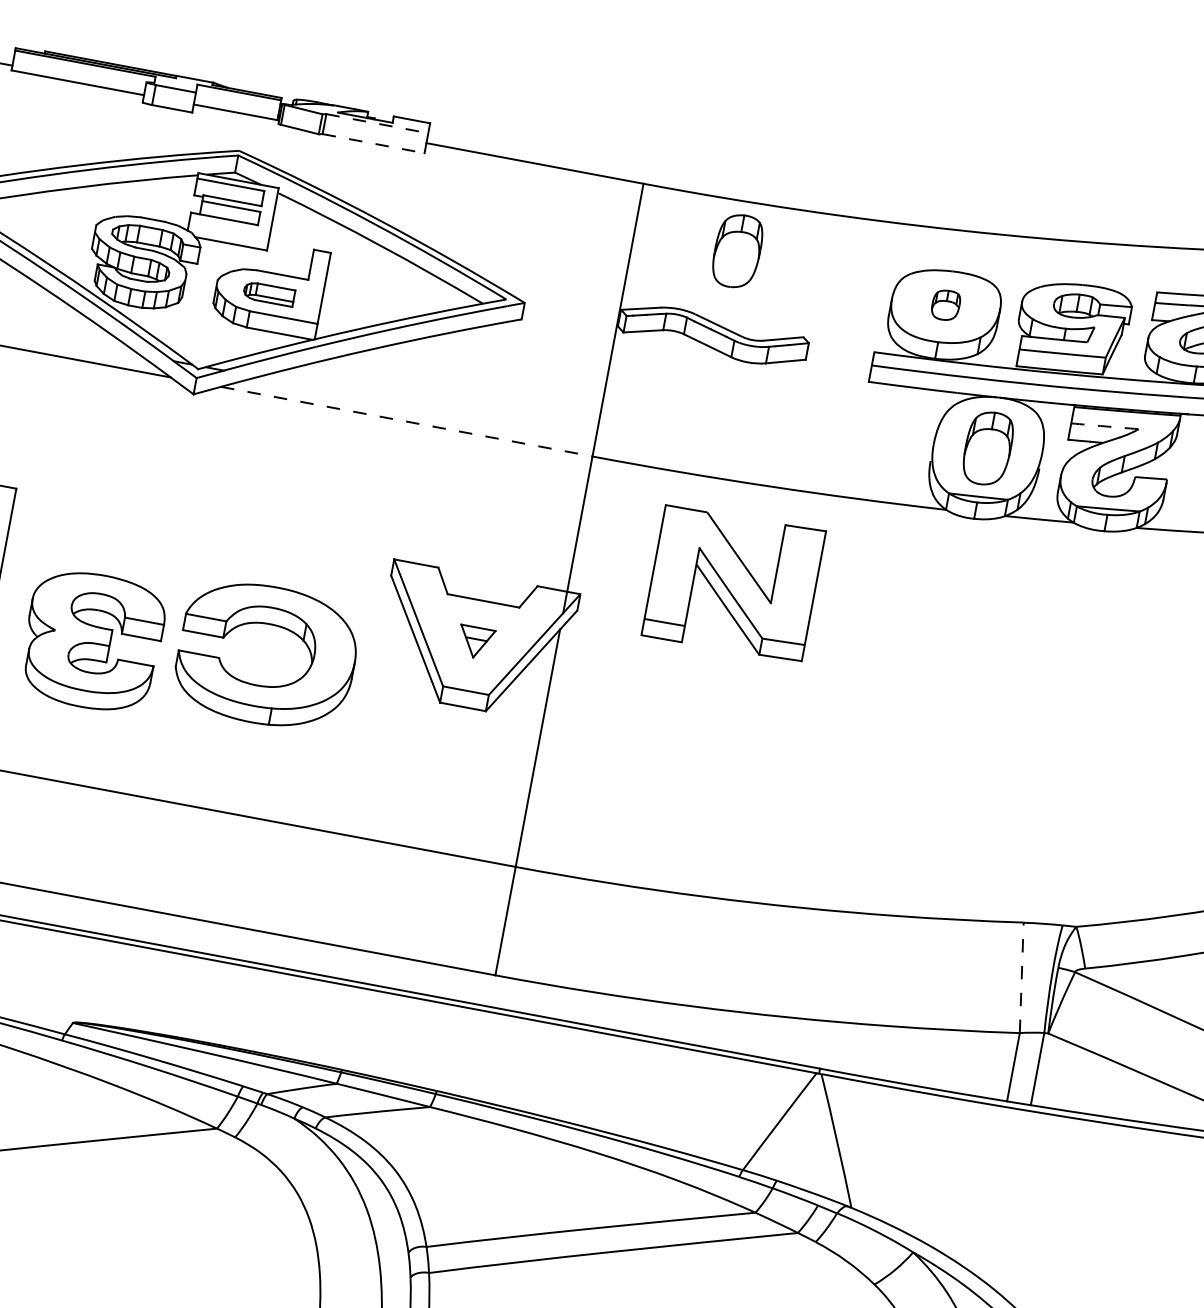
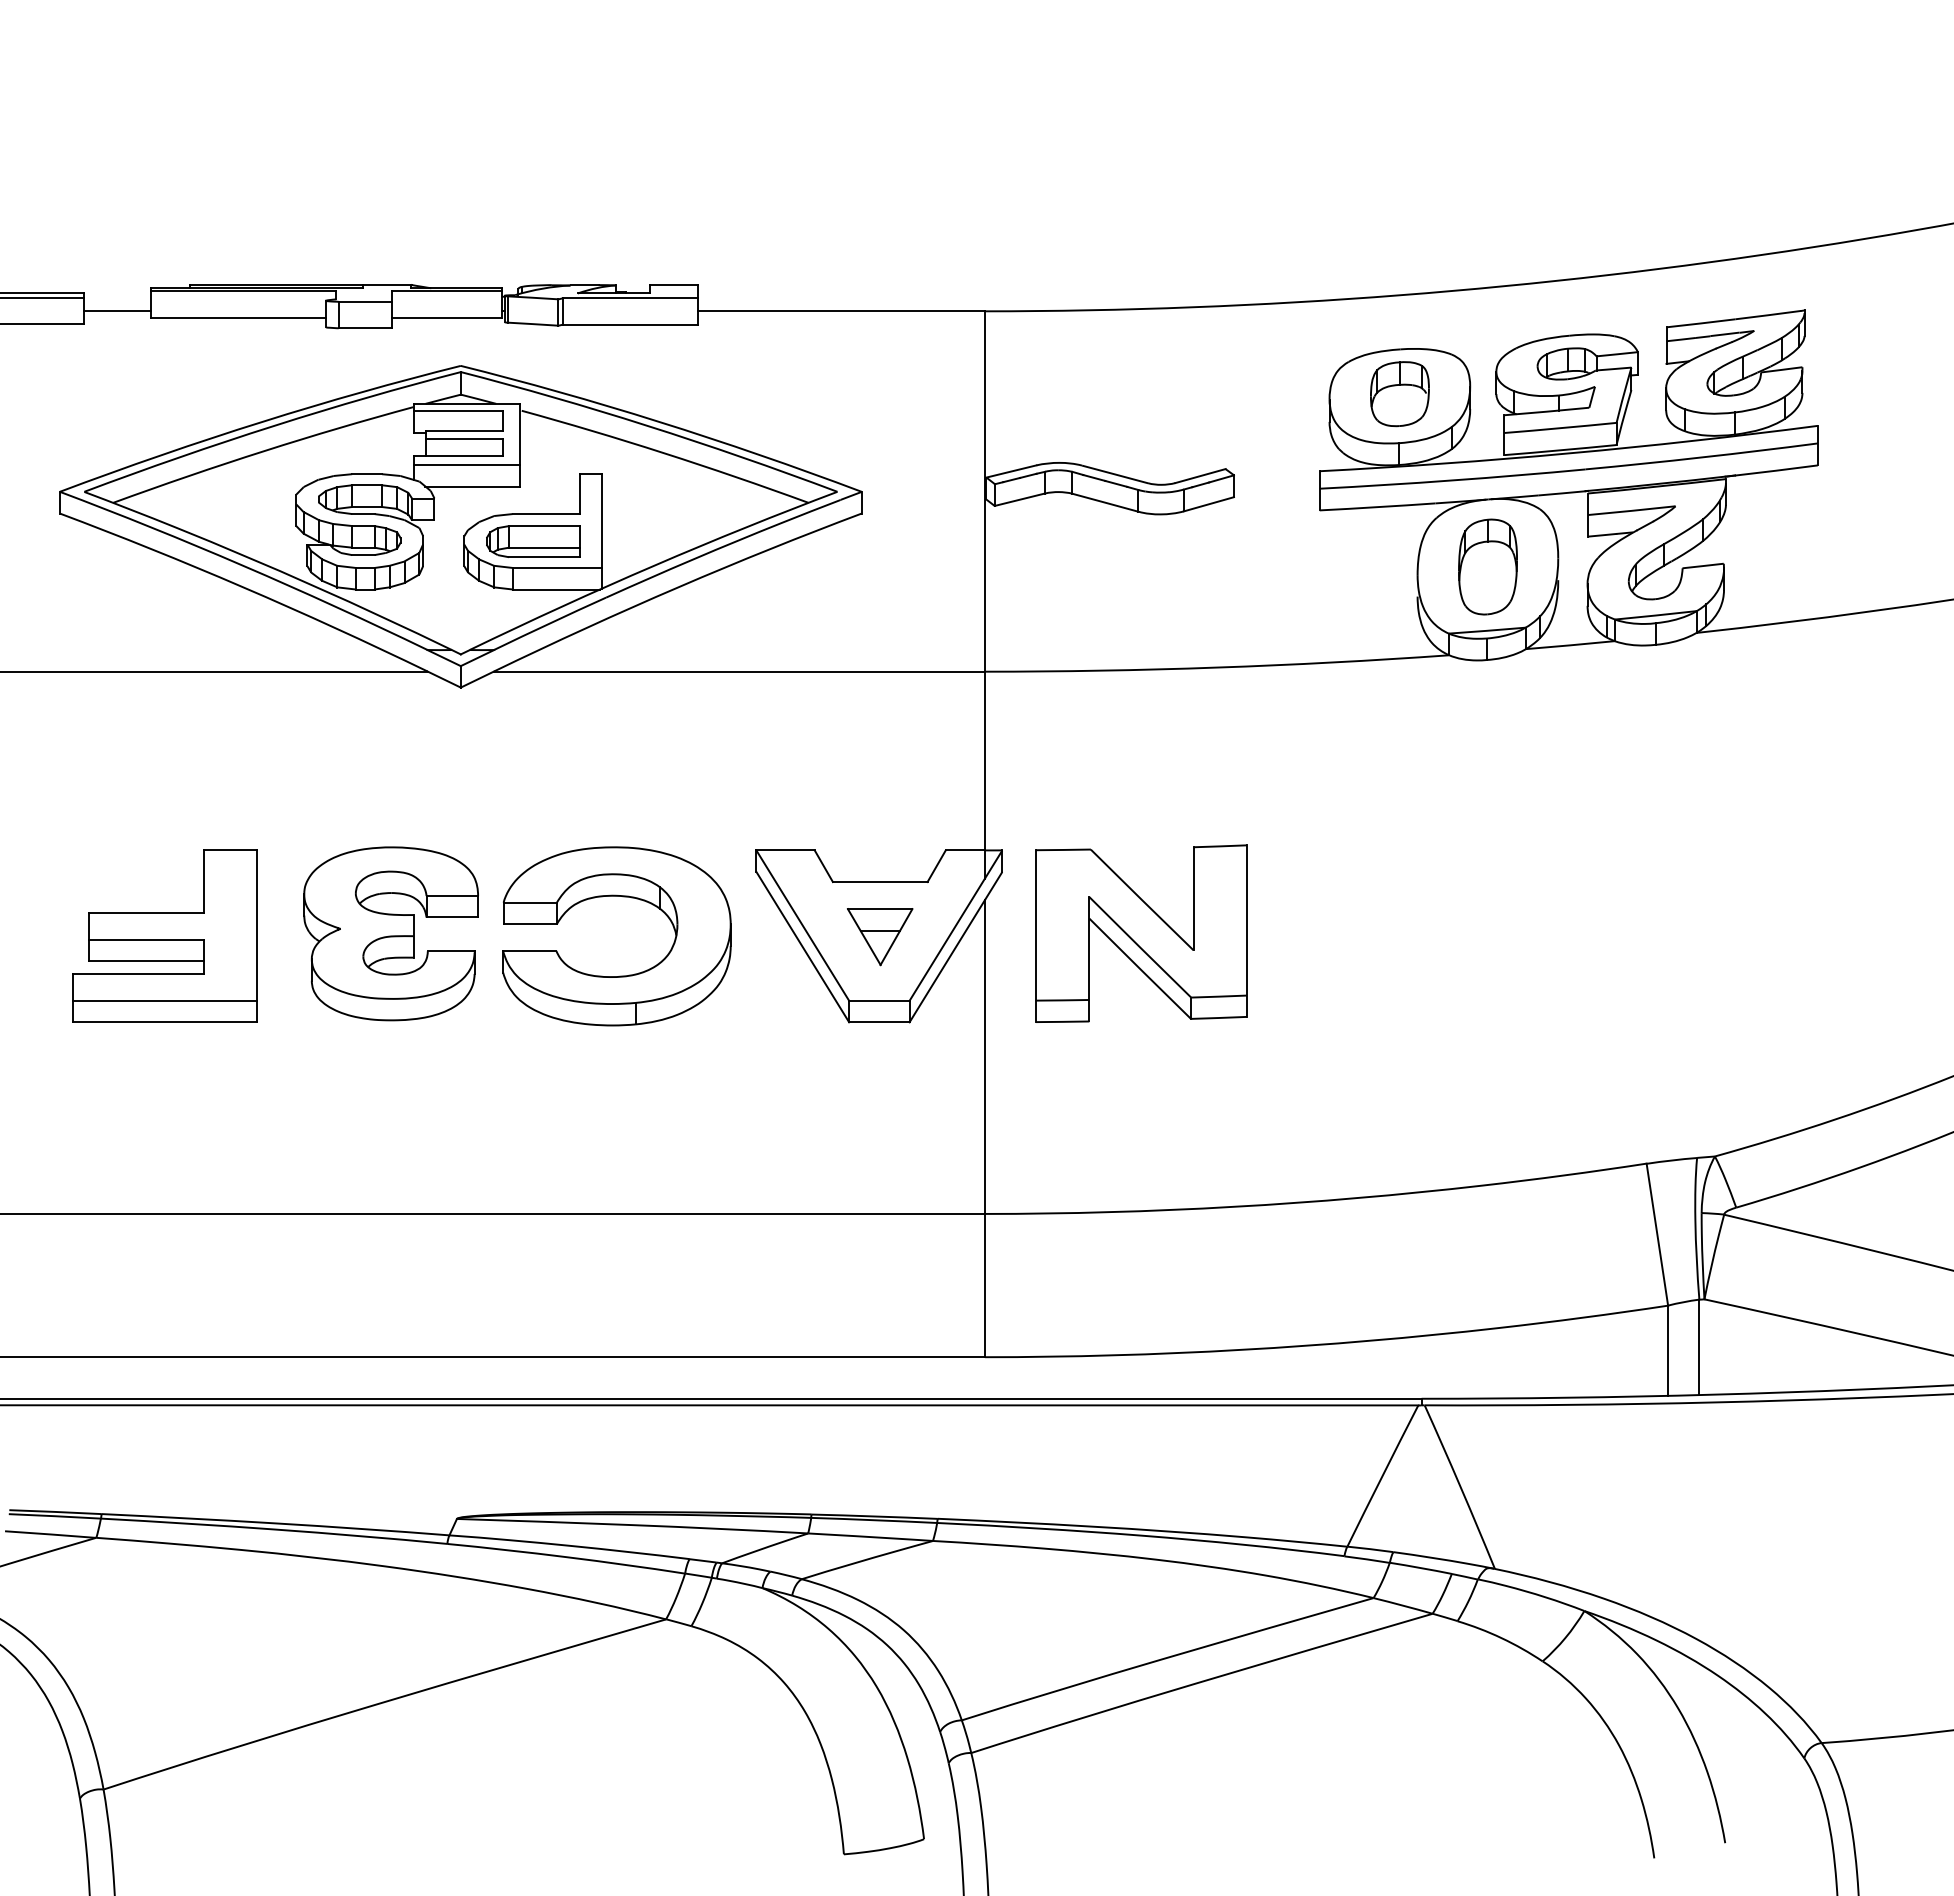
line: (377, 124) -> (631, 298), dashed -> solid
line: (374, 143) -> (631, 324), dashed -> solid
line: (230, 226) -> (467, 464), added
part: (737, 250) -> (1120, 374), removed
part: (269, 294) -> (533, 541), size x1.43
part: (945, 305) -> (1399, 394), size x1.67
line: (406, 421) -> (739, 671), dashed -> solid
arc: (1104, 426) -> (1631, 510), dashed -> solid
part: (733, 583) -> (1141, 933), moved
part: (92, 640) -> (390, 933), moved
part: (475, 642) -> (880, 937), size x1.43
part: (263, 685) -> (619, 975), moved
line: (1021, 977) -> (1657, 1234), dashed -> solid

